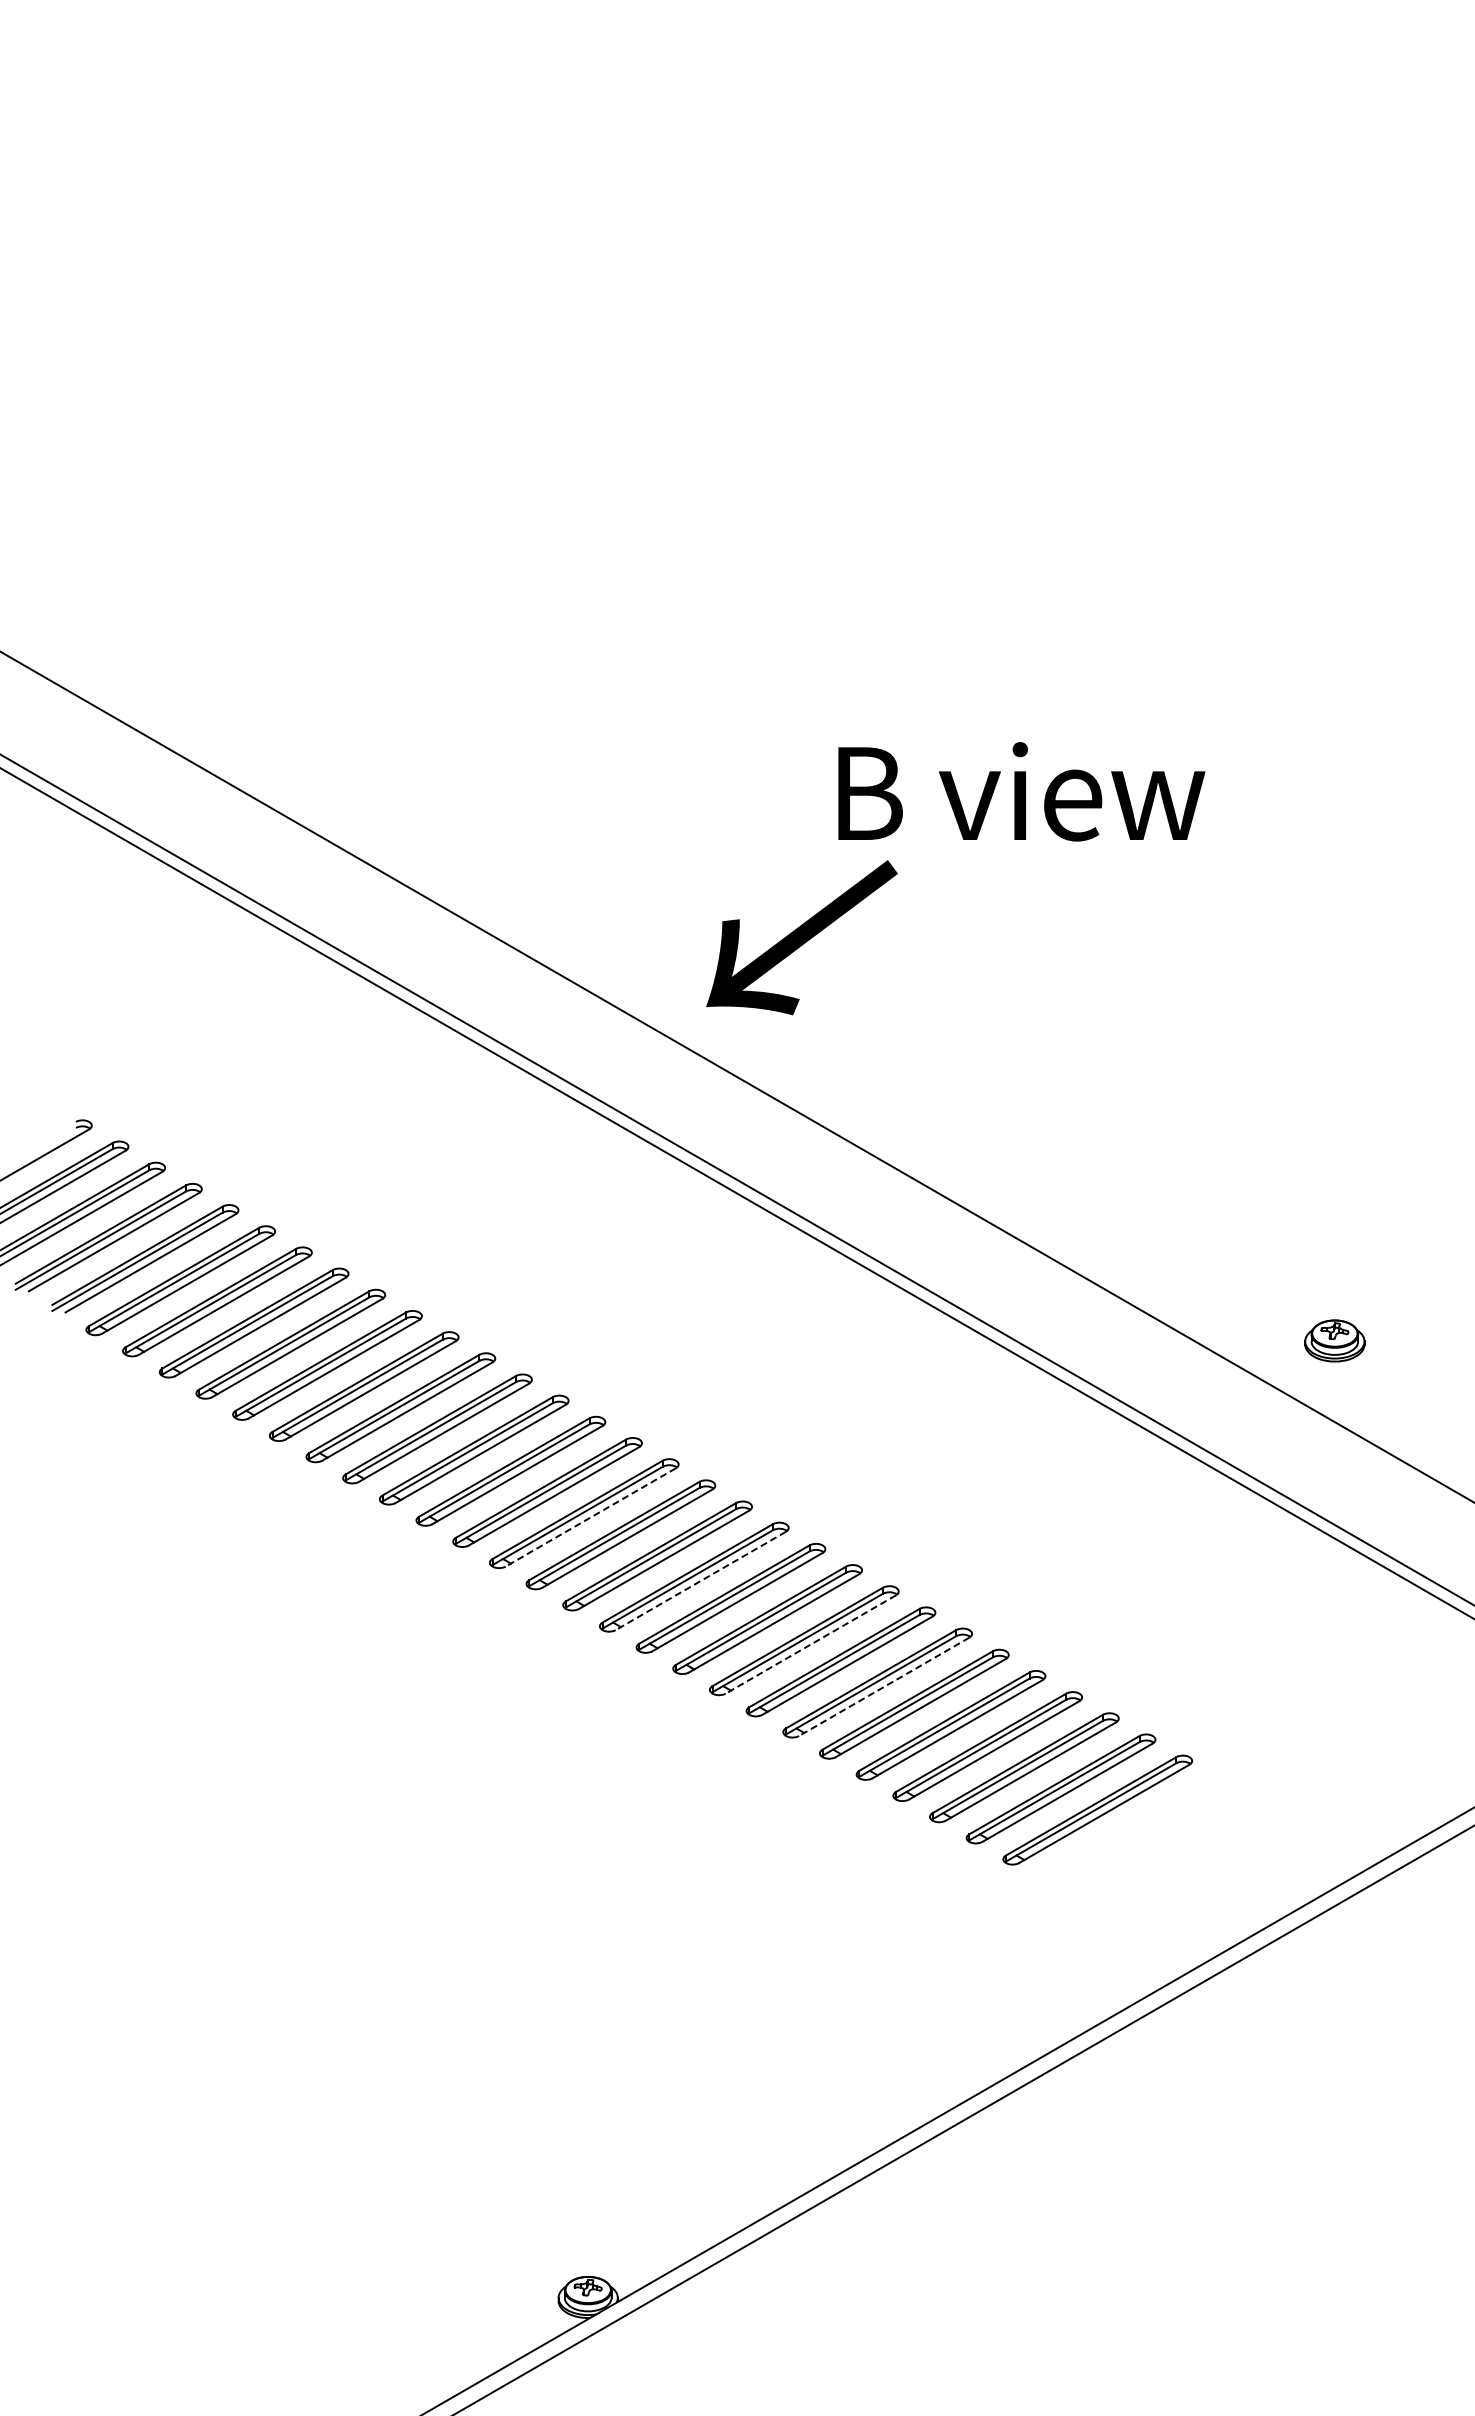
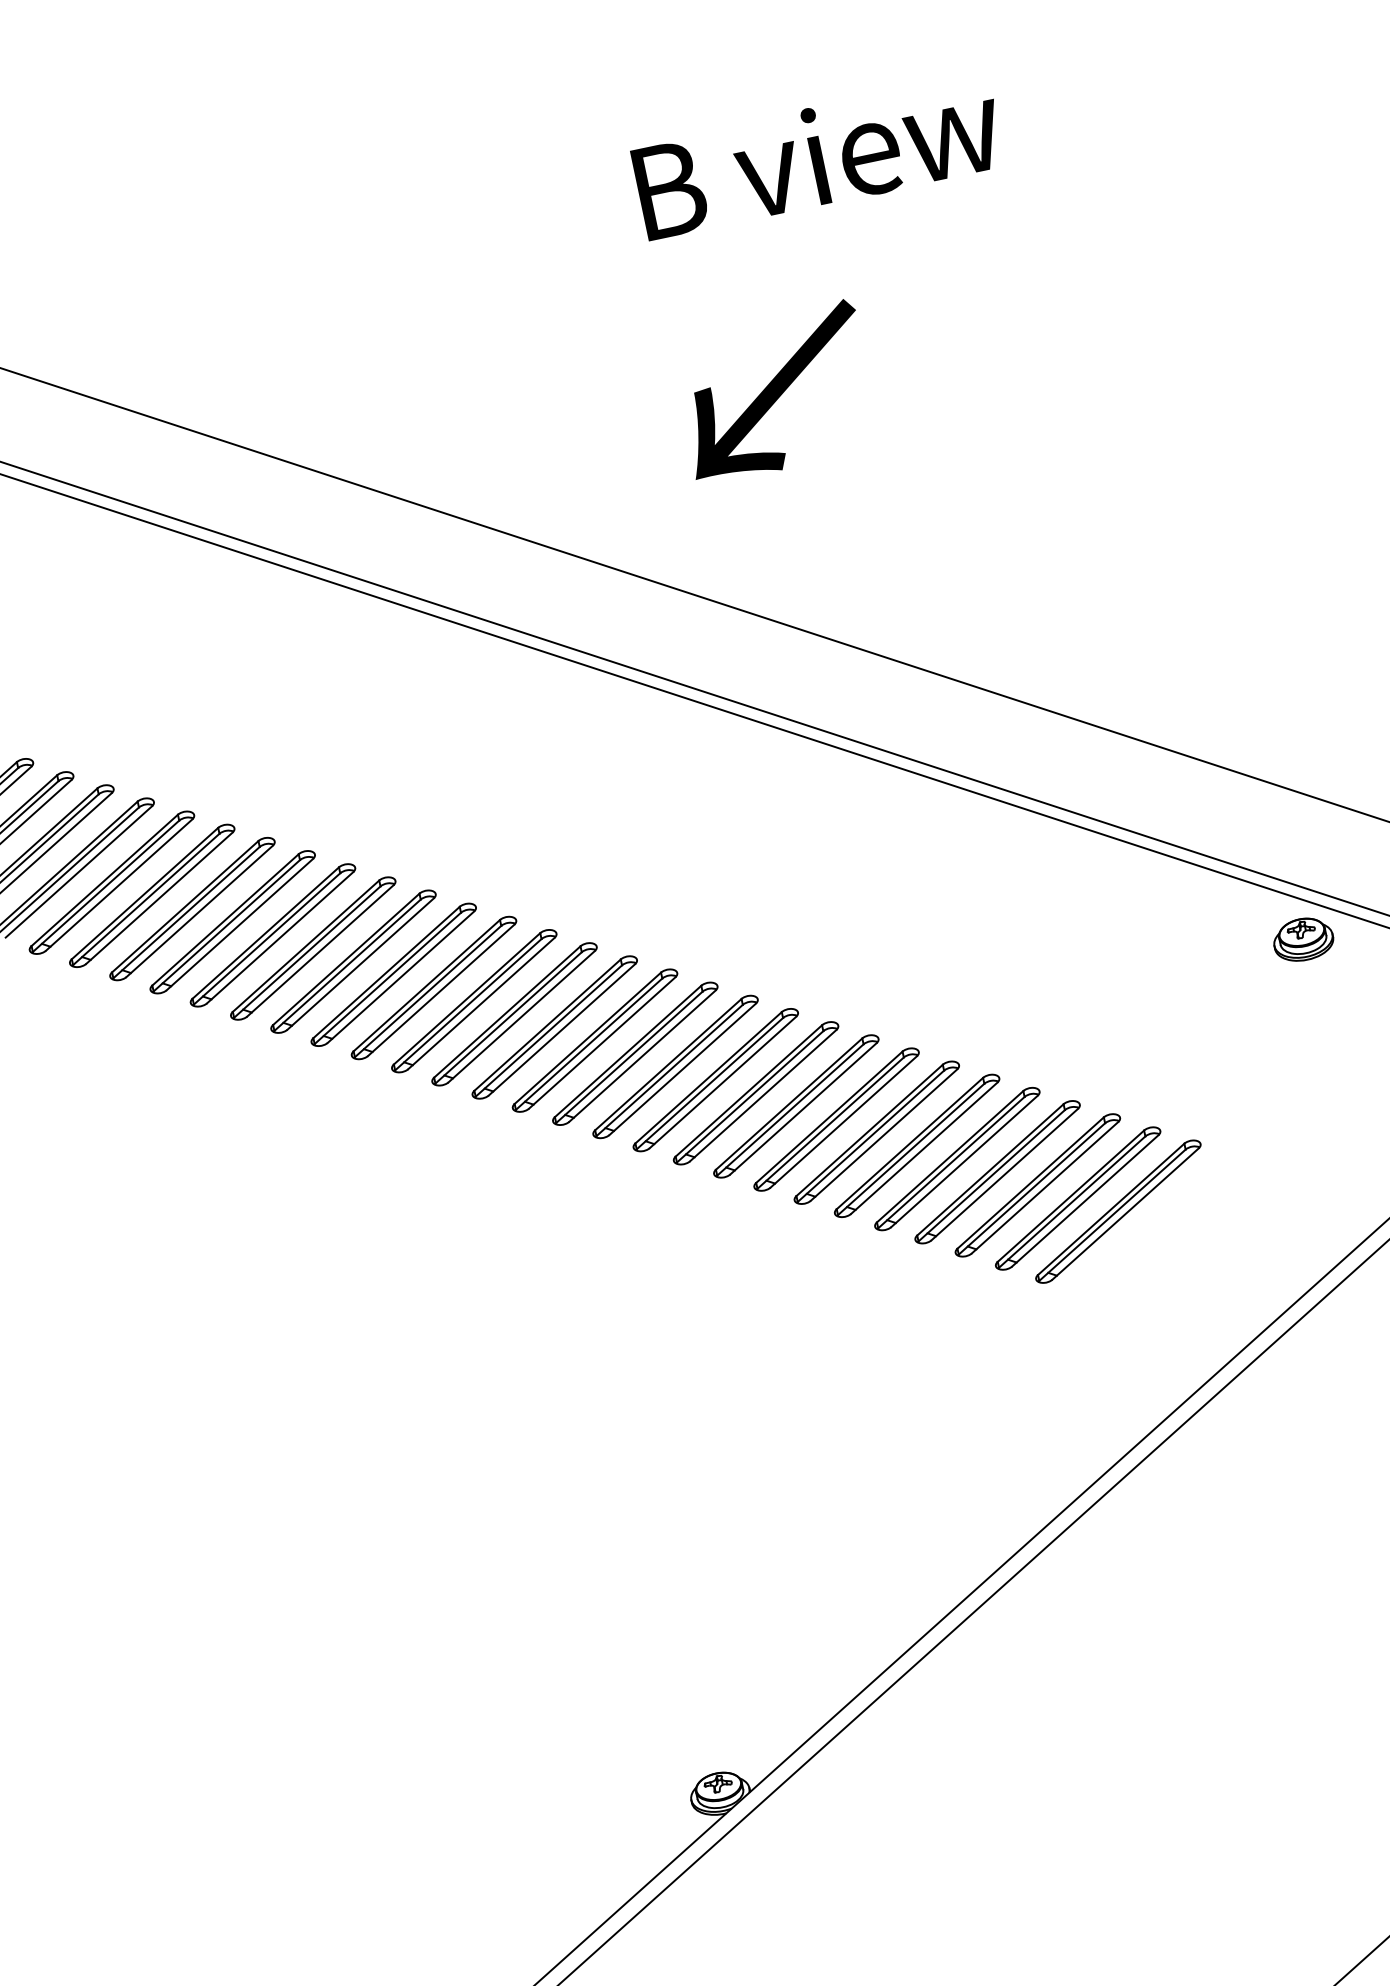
text: (1021, 791) -> (818, 156), moved
text: (801, 937) -> (774, 392), moved
part: (1334, 1340) -> (1302, 939), moved
line: (590, 1517) -> (561, 1029), dashed -> solid
line: (700, 1581) -> (682, 1069), dashed -> solid
line: (810, 1644) -> (803, 1108), dashed -> solid
line: (883, 1687) -> (883, 1135), dashed -> solid

